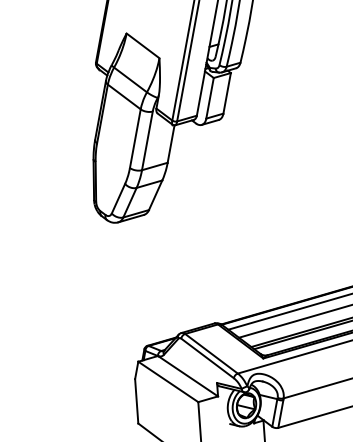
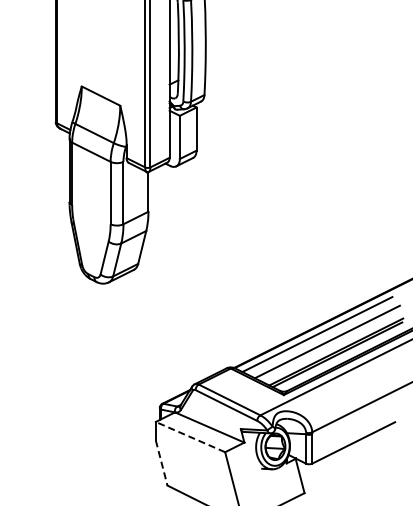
line: (168, 382) -> (190, 437), solid -> dashed
line: (136, 401) -> (161, 463), solid -> dashed

